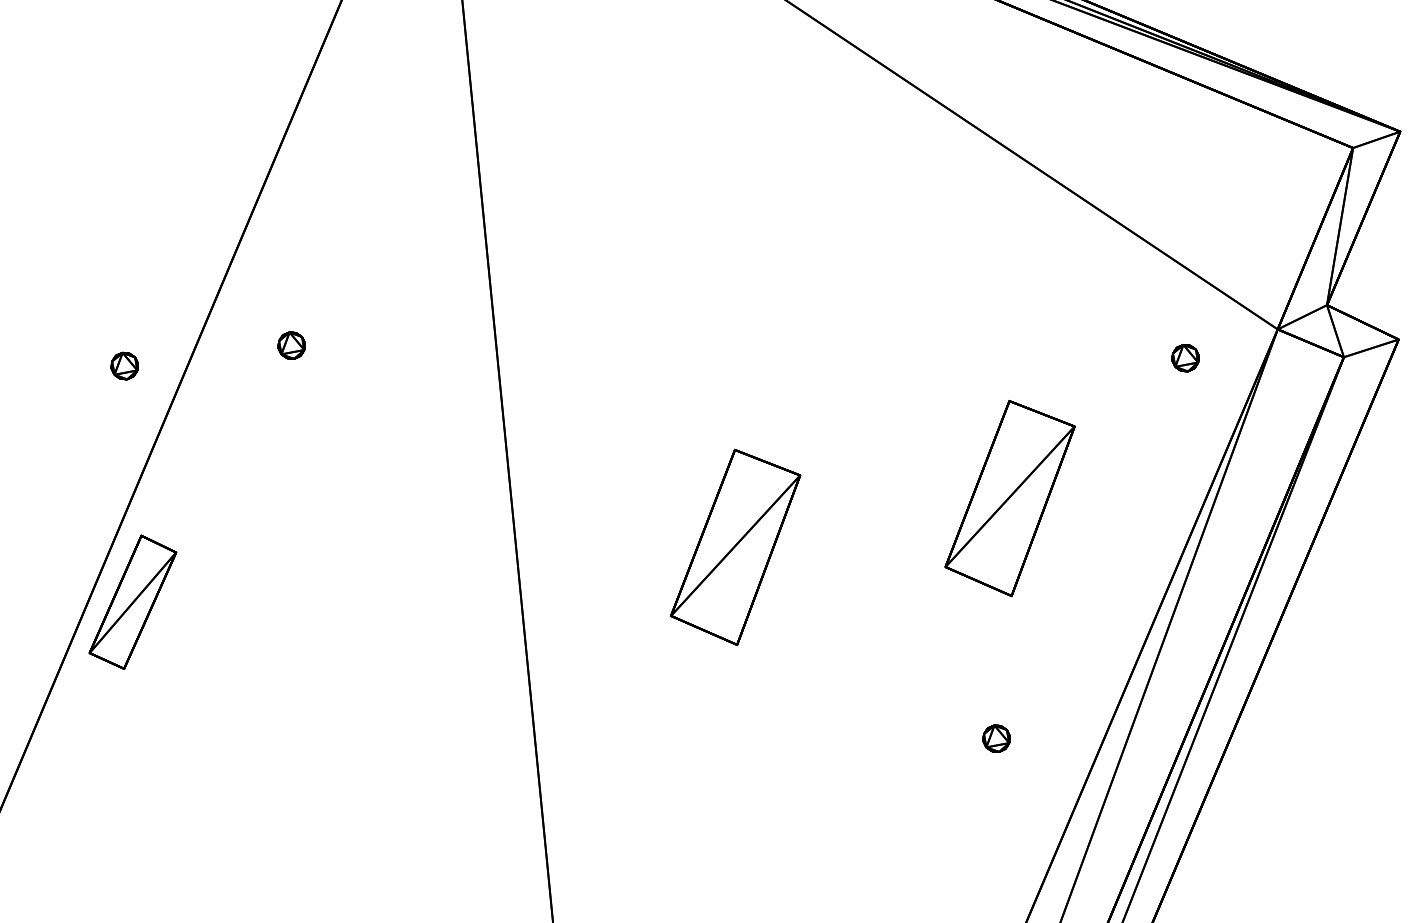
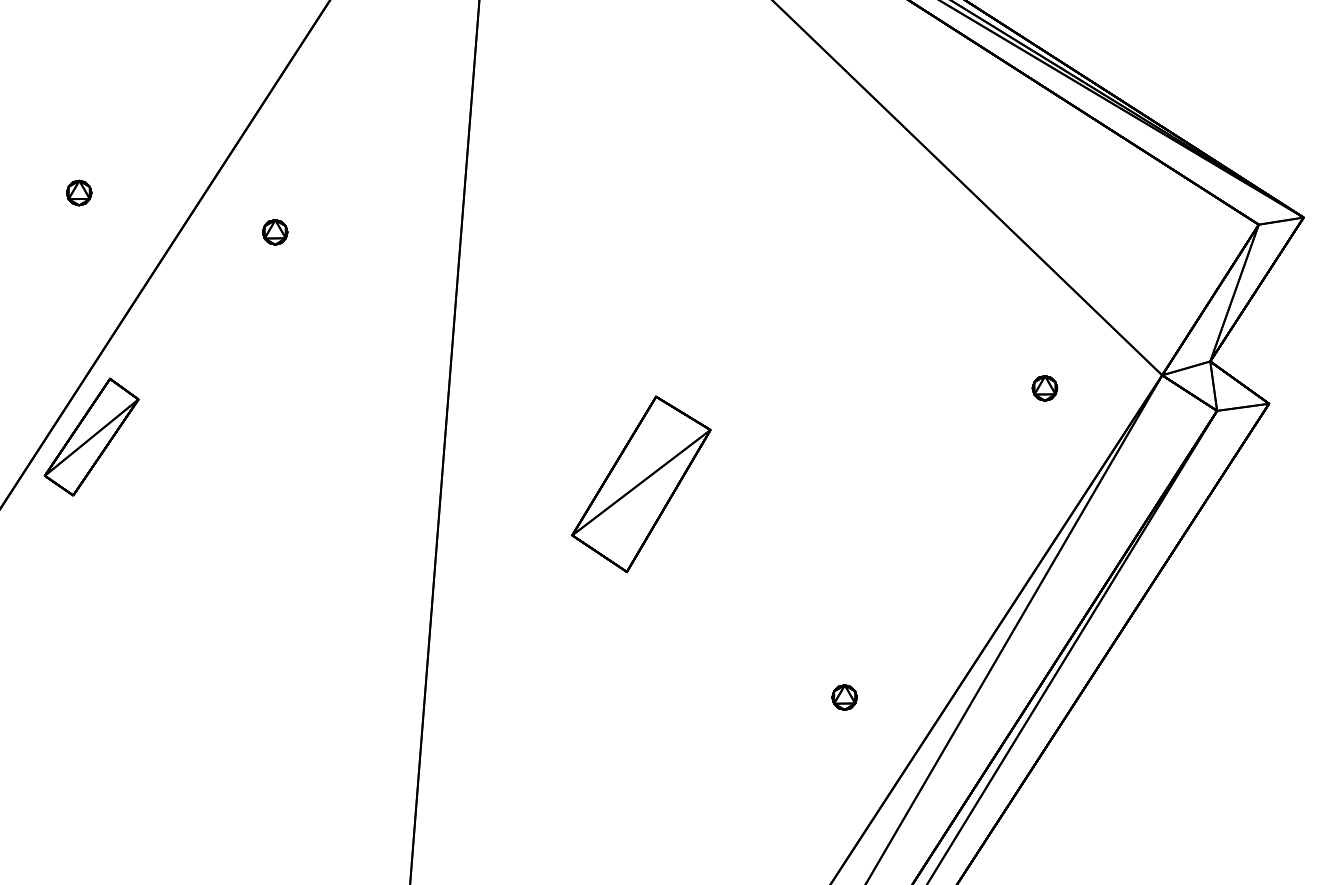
part: (1185, 358) -> (1044, 388), moved
part: (125, 365) -> (79, 192), moved
part: (1010, 498) -> (895, 484), removed

